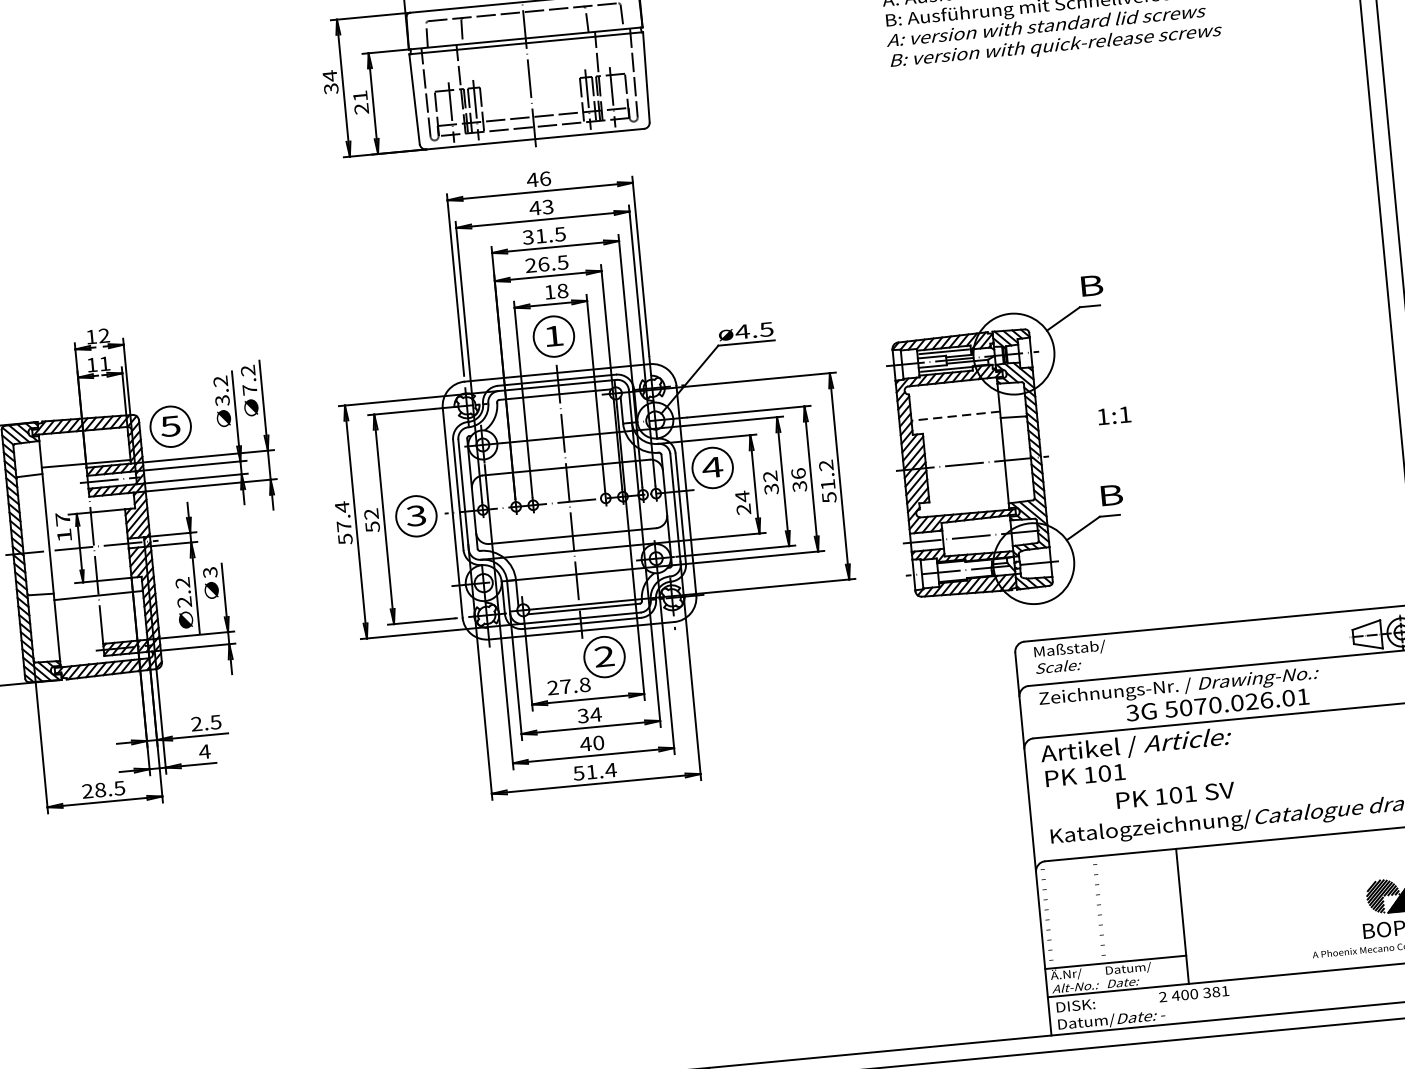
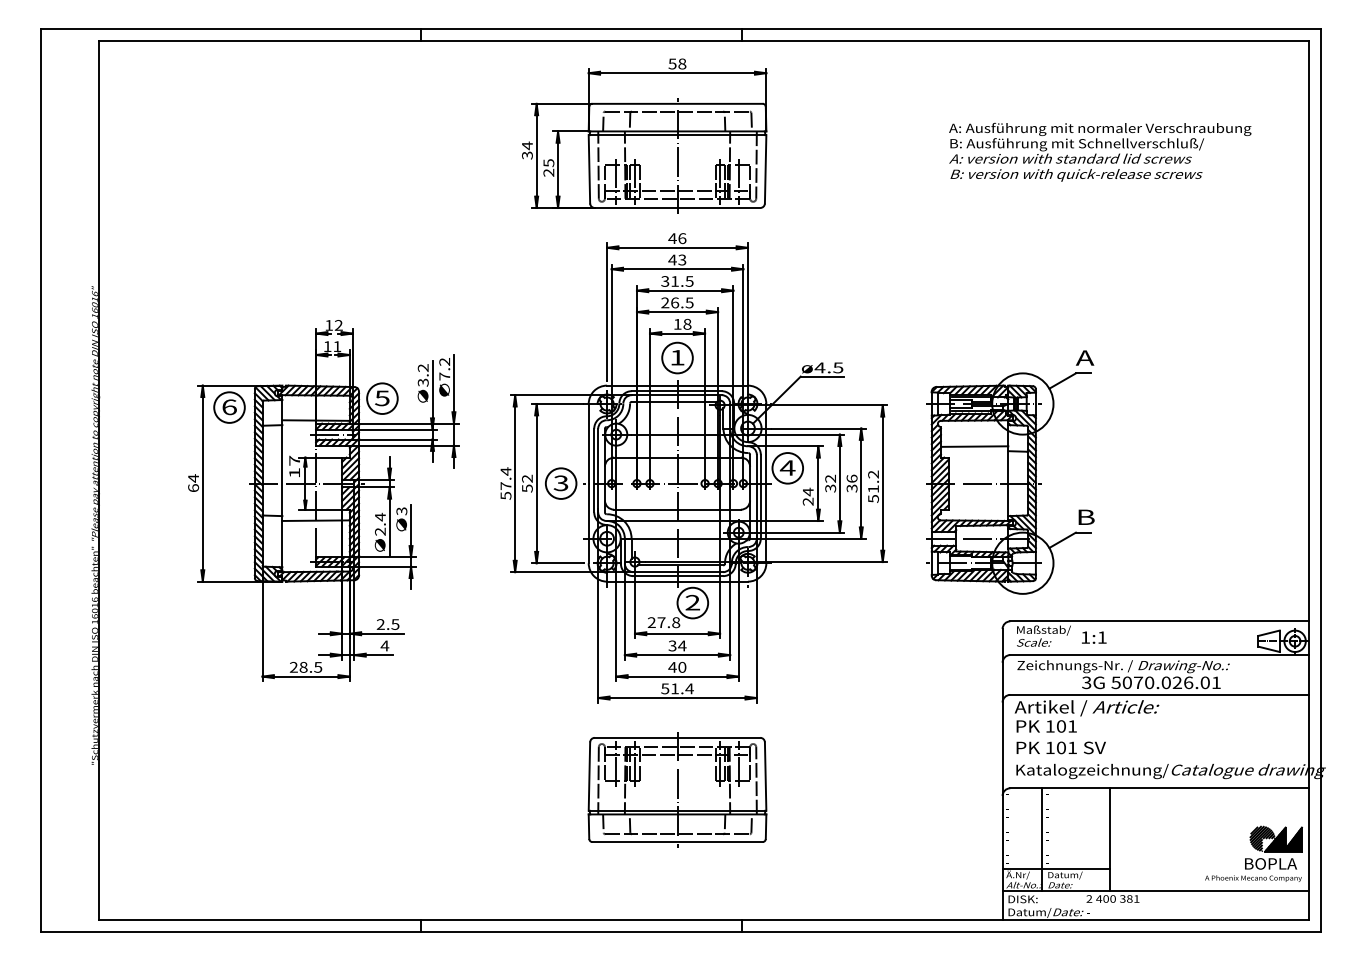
text: (359, 96) -> (548, 163), 21 -> 25
text: (1089, 285) -> (1084, 357), B -> A
text: (1114, 415) -> (1094, 637), moved
line: (955, 416) -> (974, 446), dashed -> solid
text: (182, 582) -> (380, 516), 2.2 -> 2.4
text: (1174, 794) -> (1060, 747), moved
part: (607, 904) -> (677, 789), added
line: (1093, 924) -> (1042, 839), added

